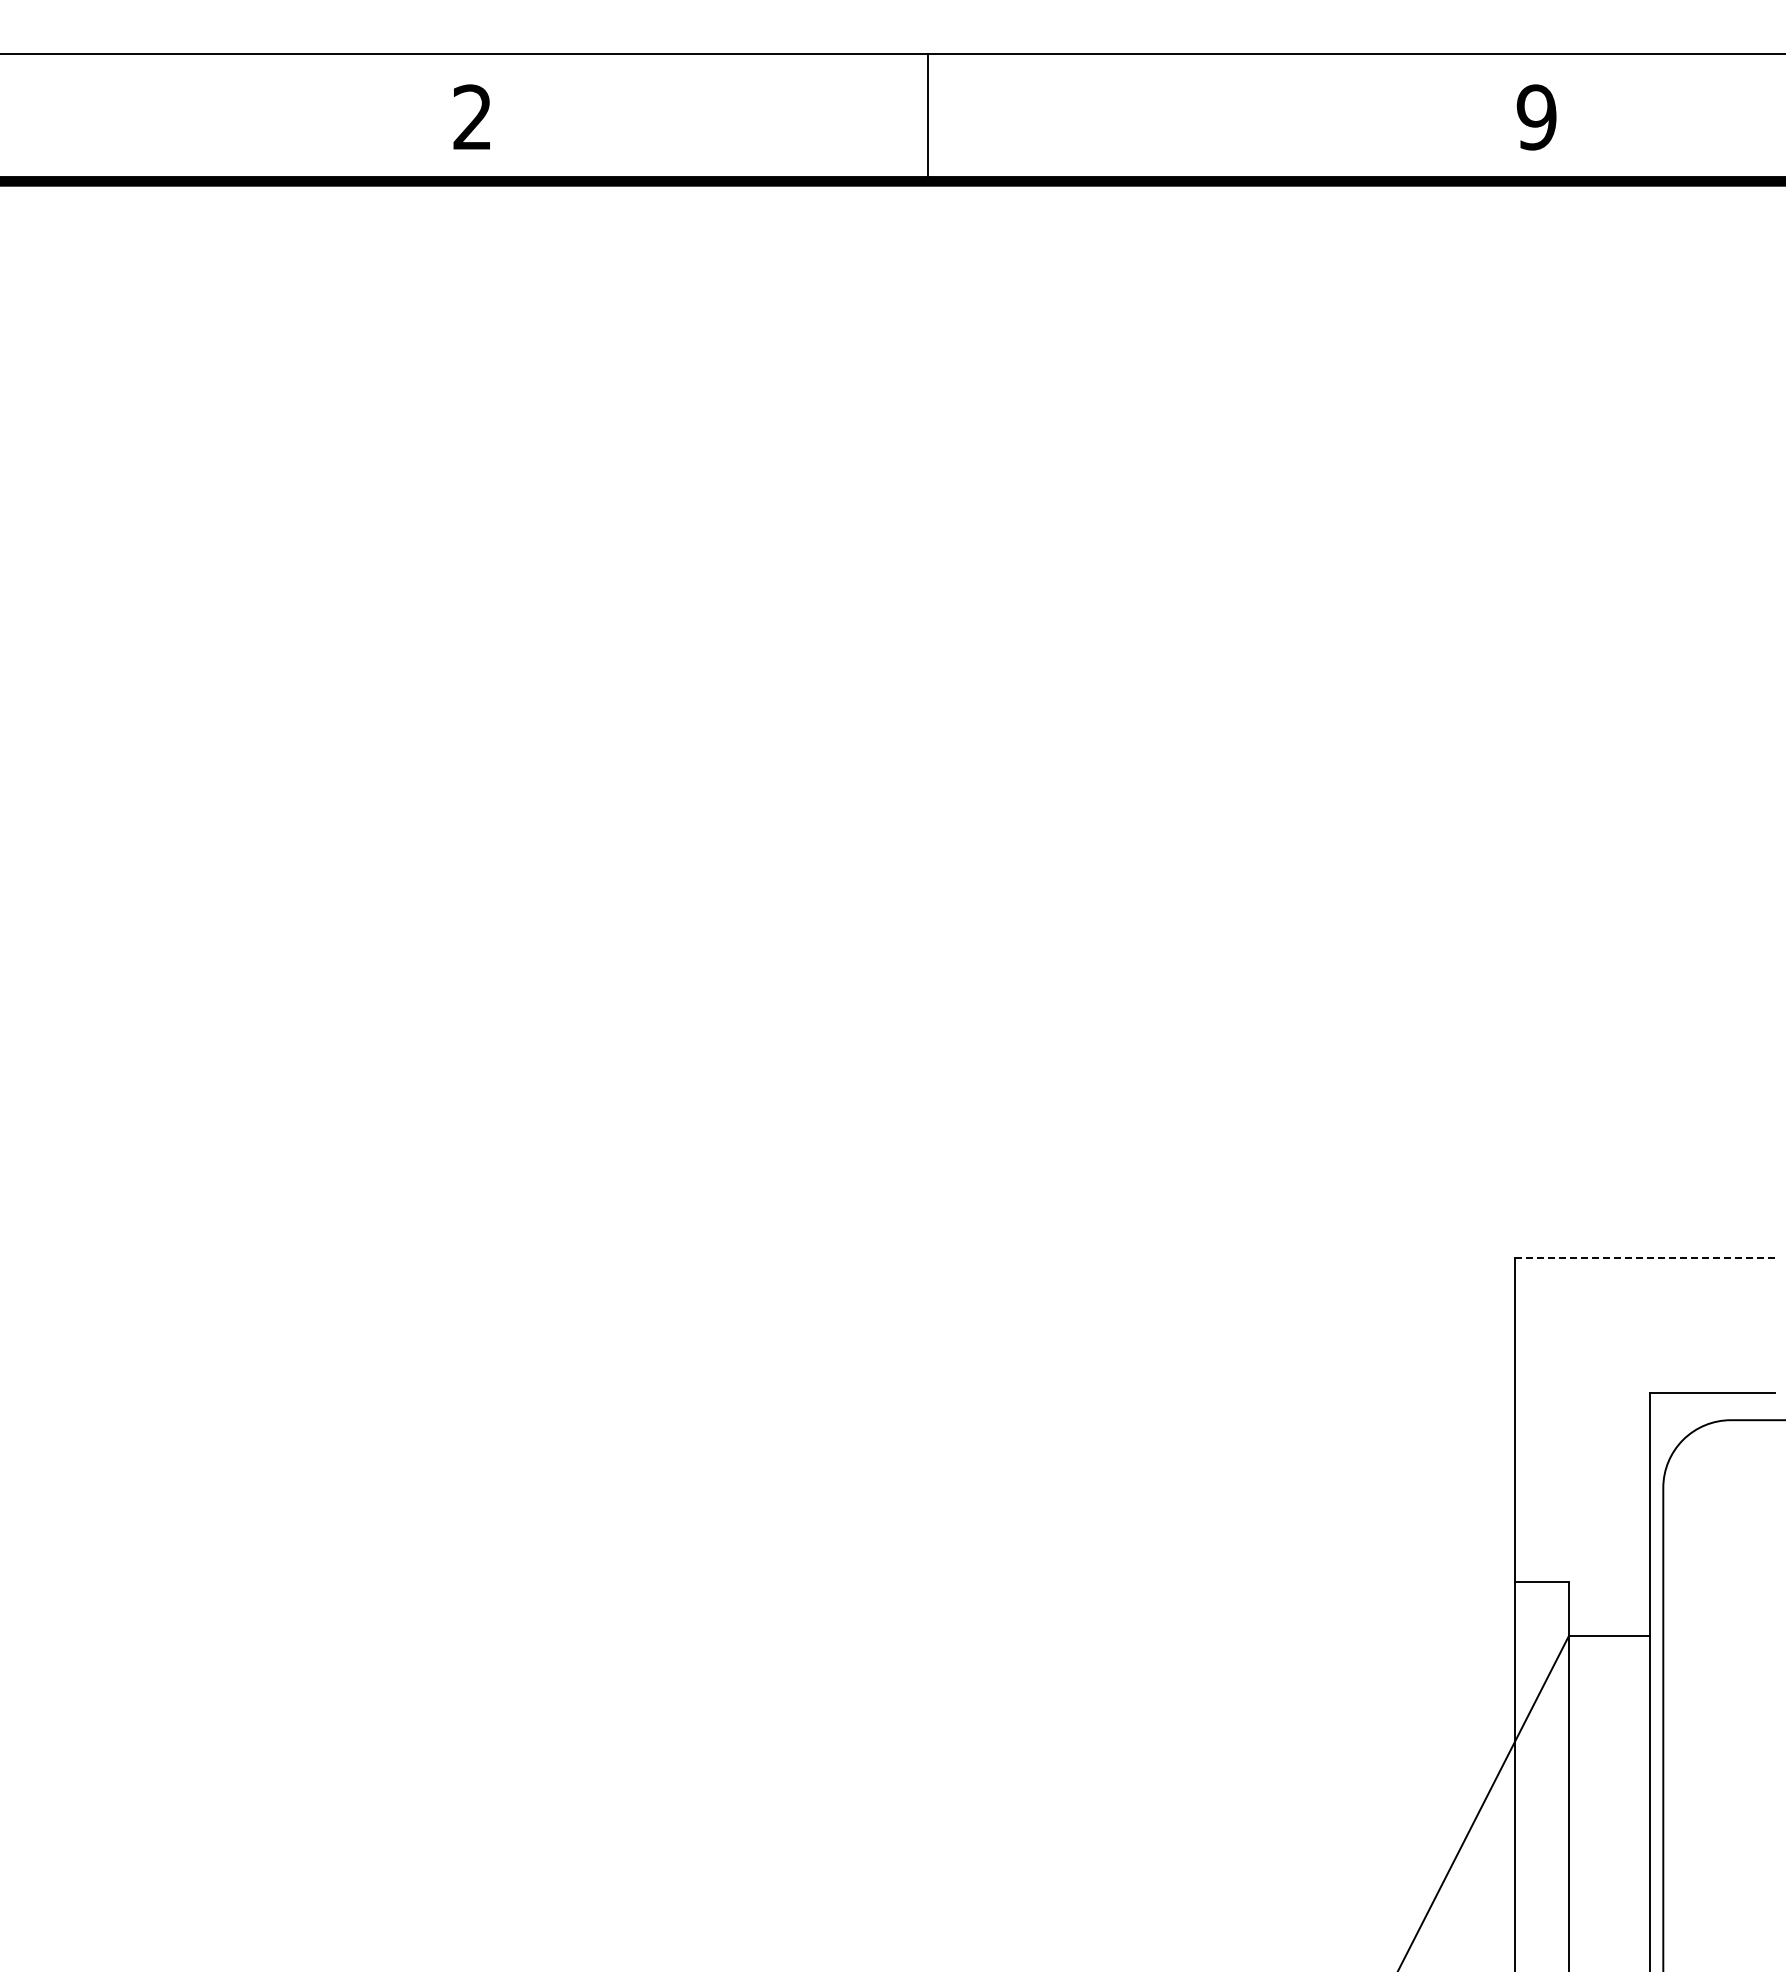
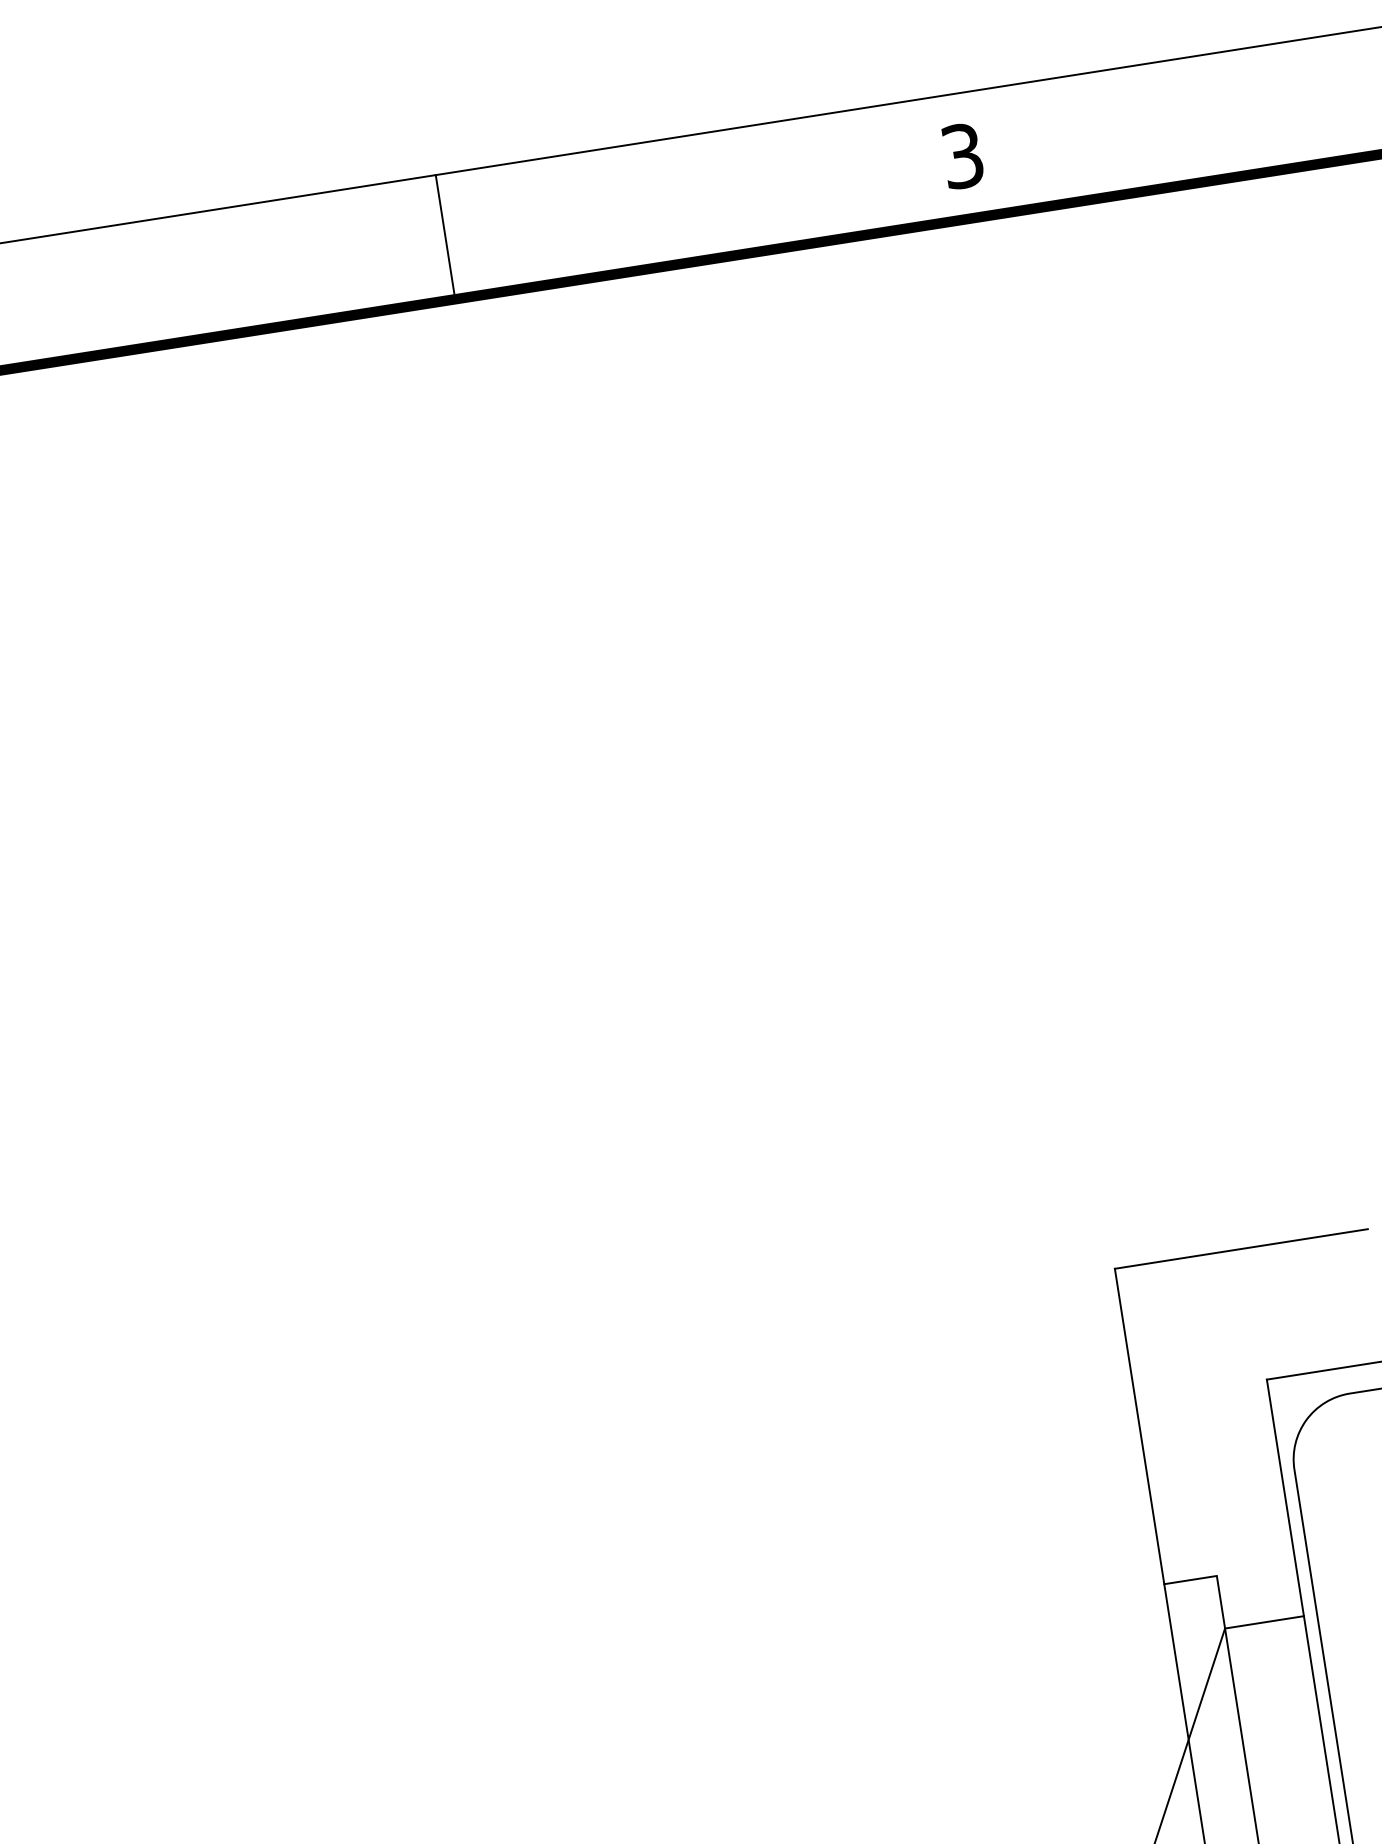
line: (927, 117) -> (445, 237), moved
text: (1536, 117) -> (962, 156), 9 -> 3
line: (1645, 1258) -> (1242, 1249), dashed -> solid

